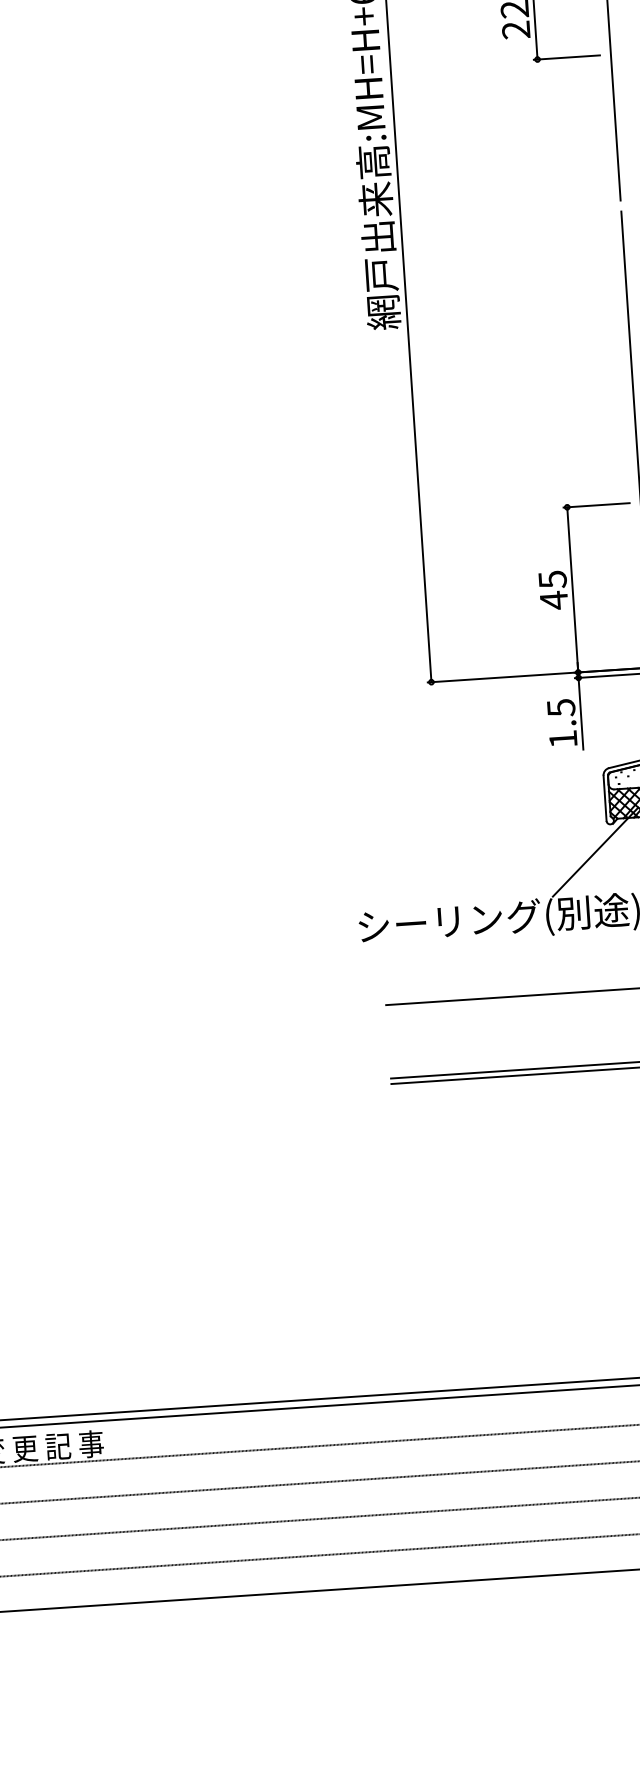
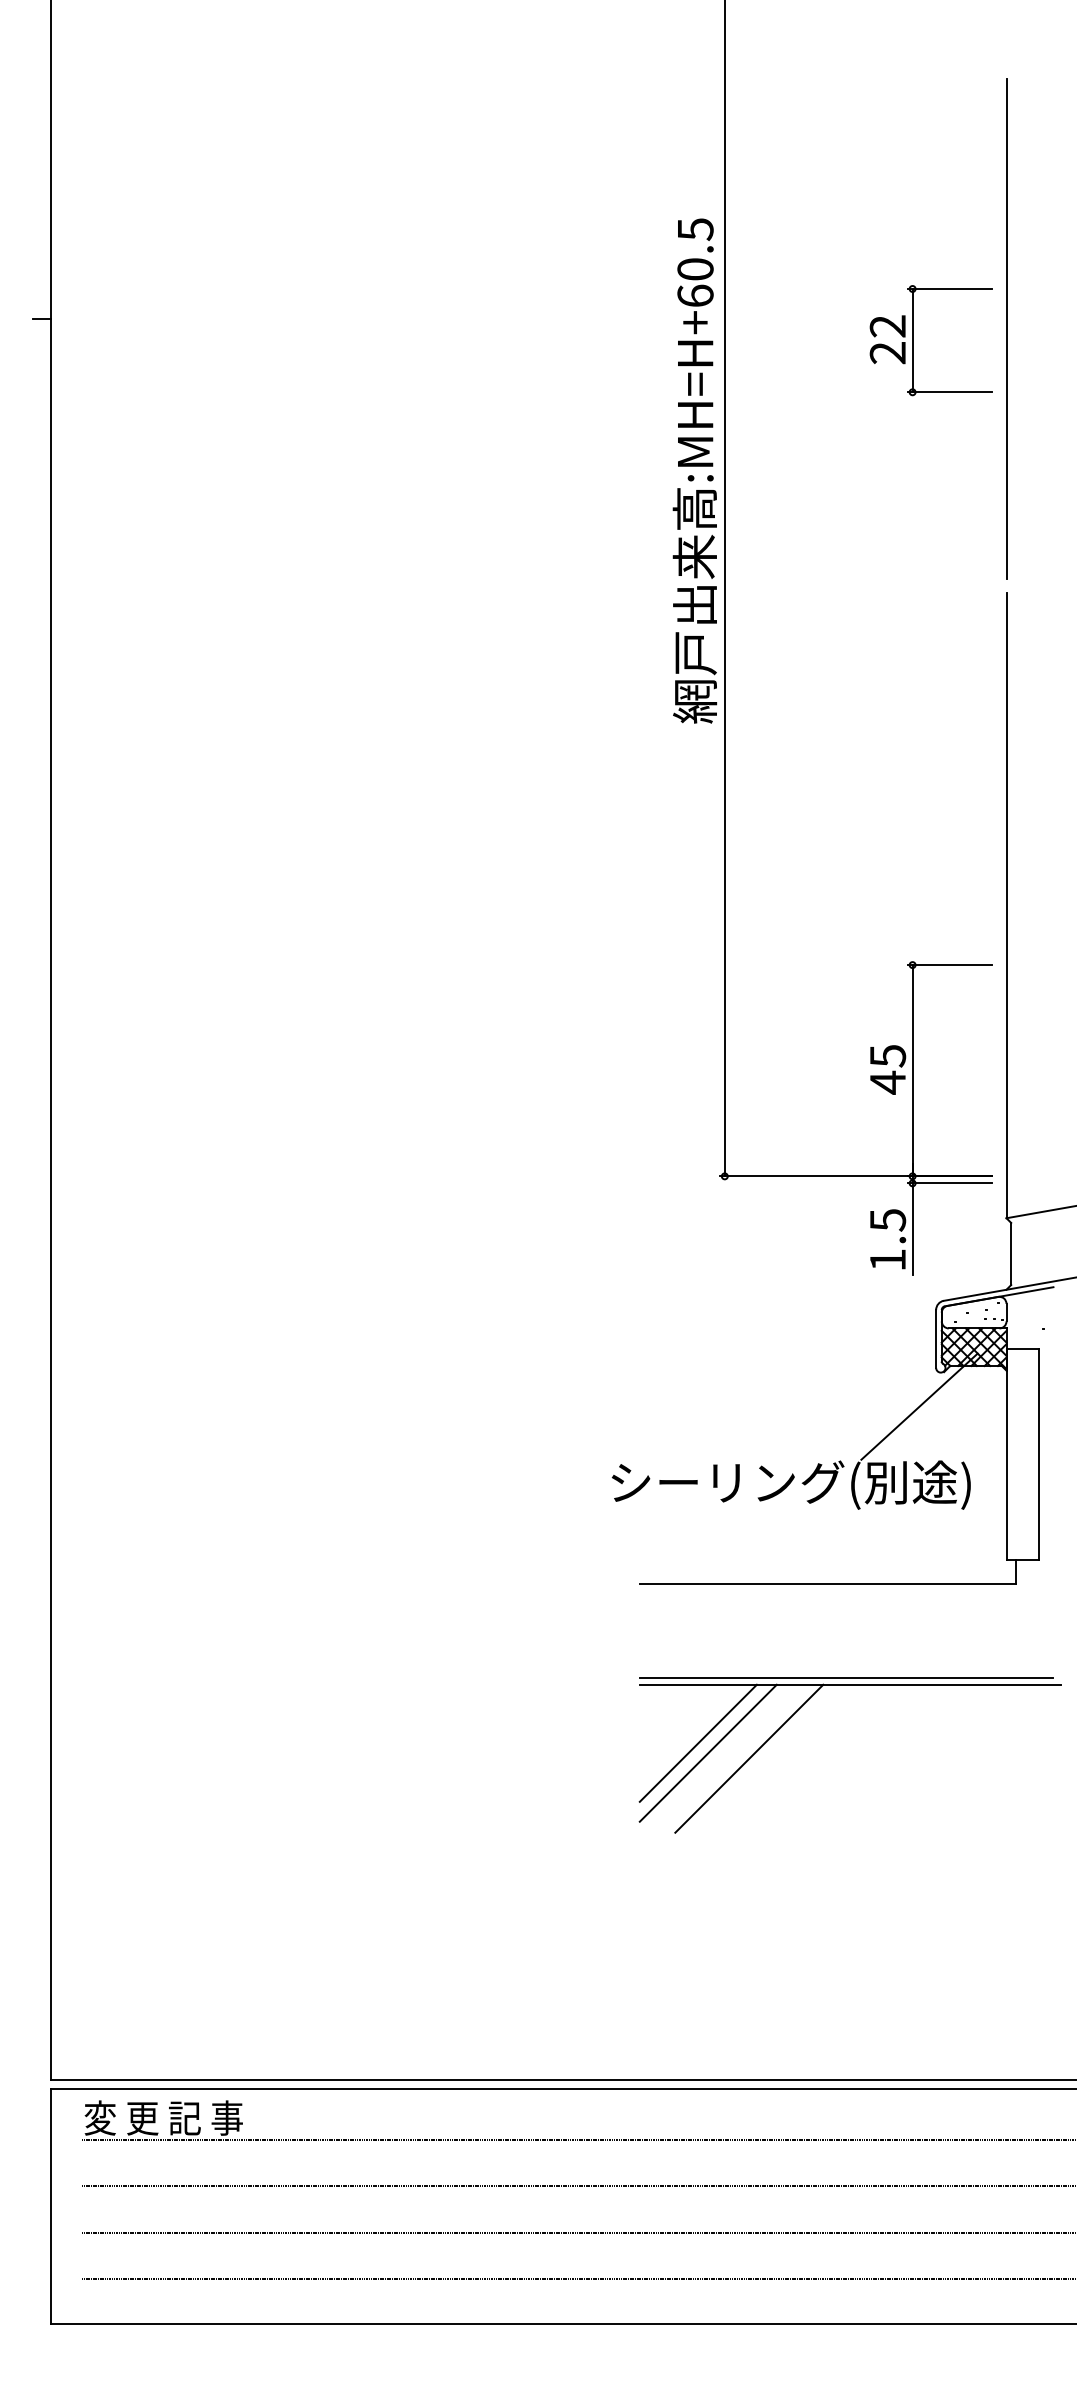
line: (439, 1126) -> (697, 1742), added
line: (447, 1133) -> (707, 1752), added
line: (480, 1135) -> (749, 1758), added

